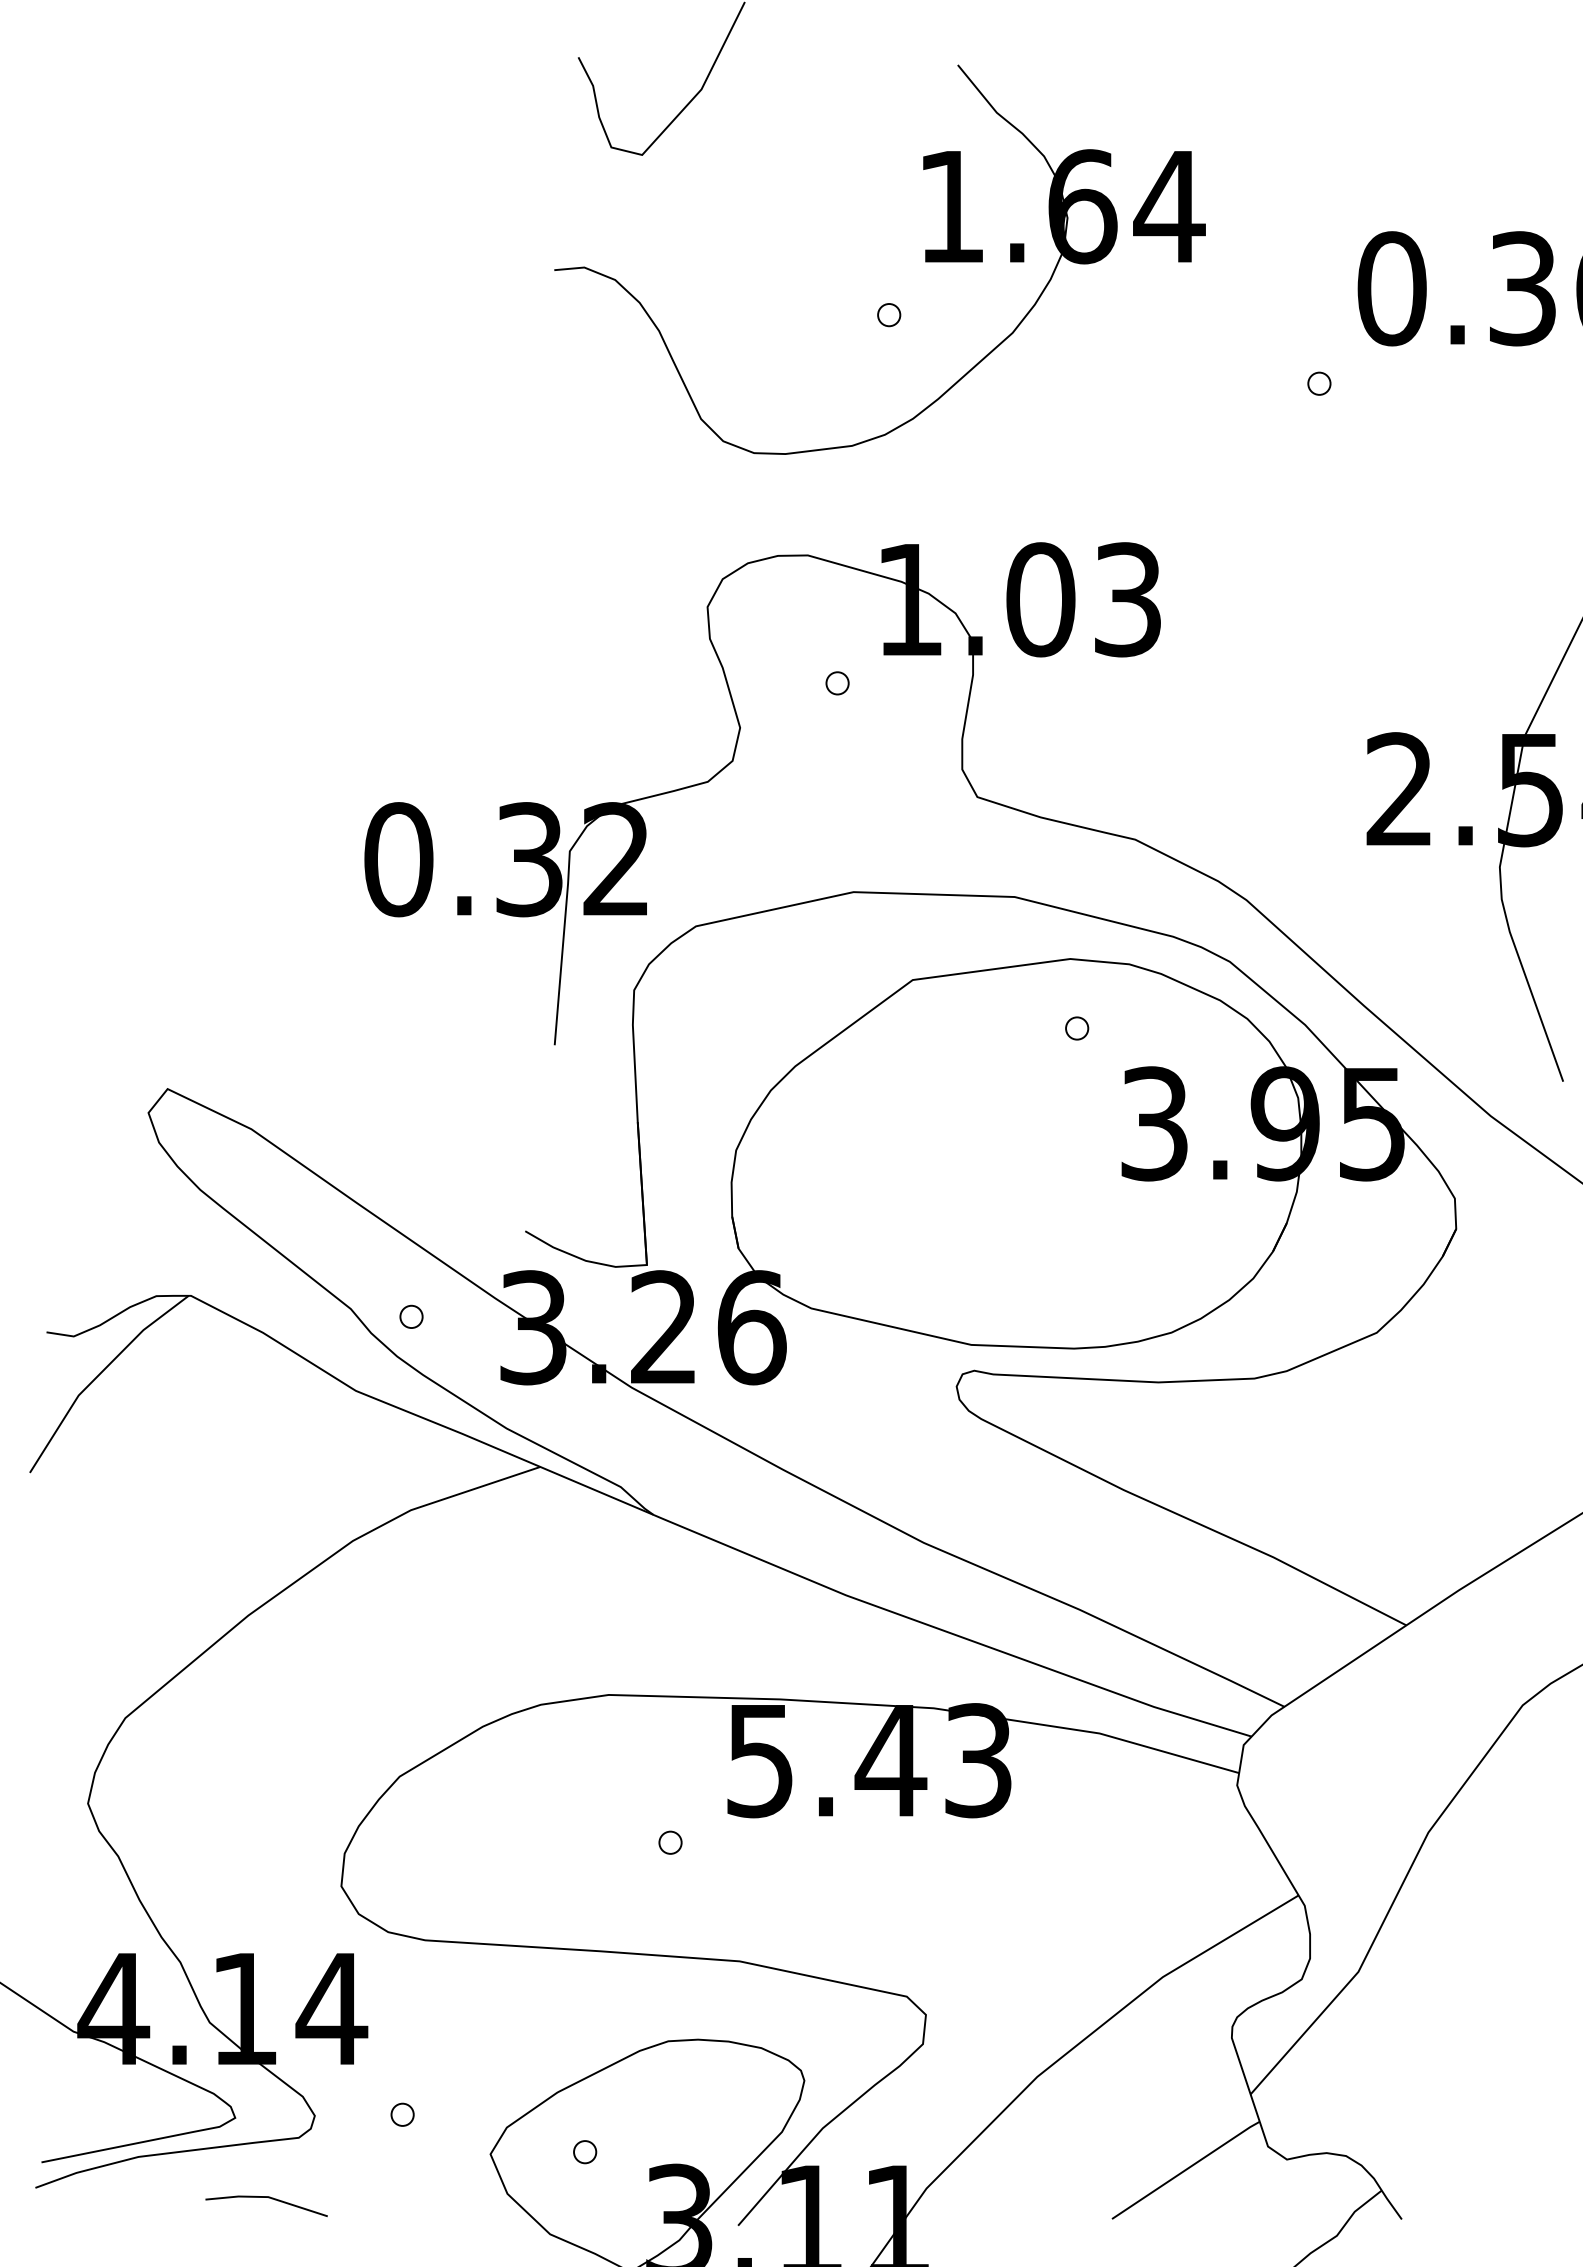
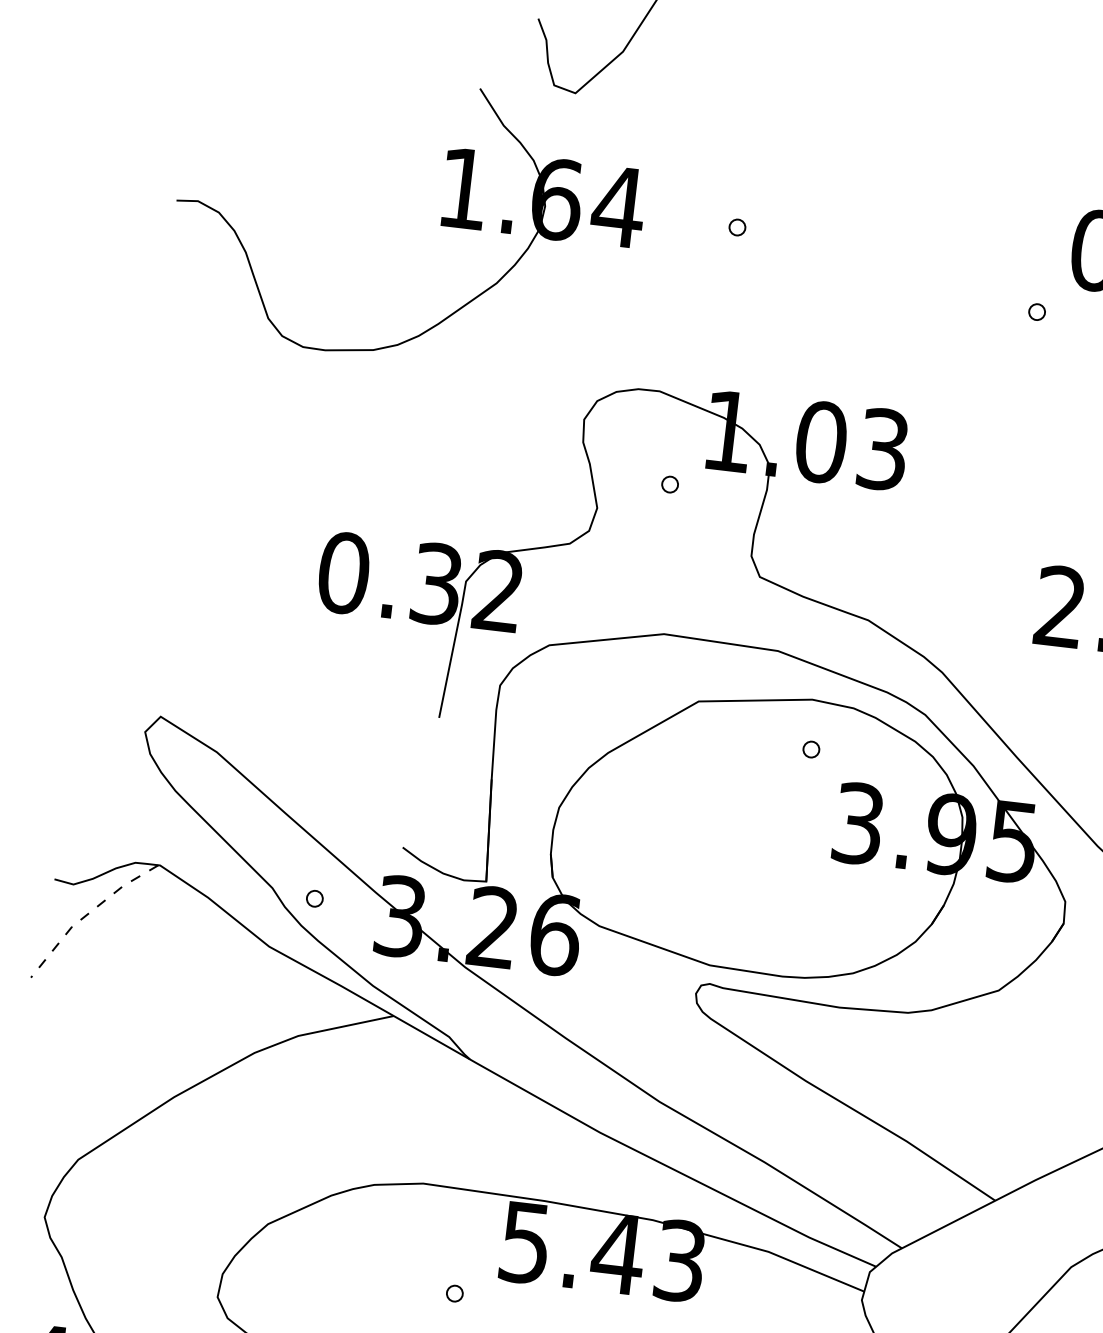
part: (925, 259) -> (440, 223), moved
line: (98, 1375) -> (87, 914), solid -> dashed

